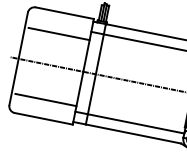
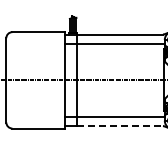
line: (59, 34) -> (37, 51), removed
line: (45, 99) -> (37, 111), removed
line: (133, 134) -> (120, 126), solid -> dashed

